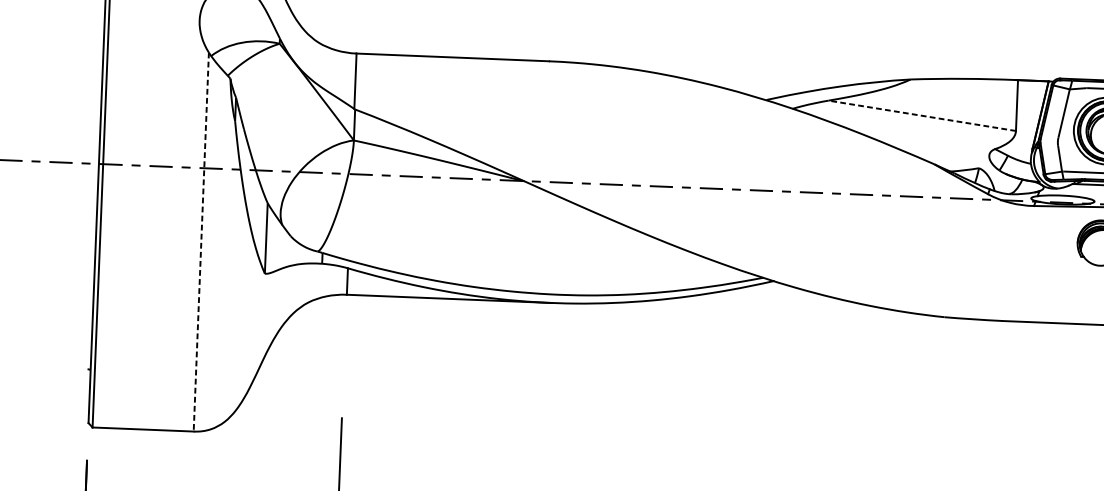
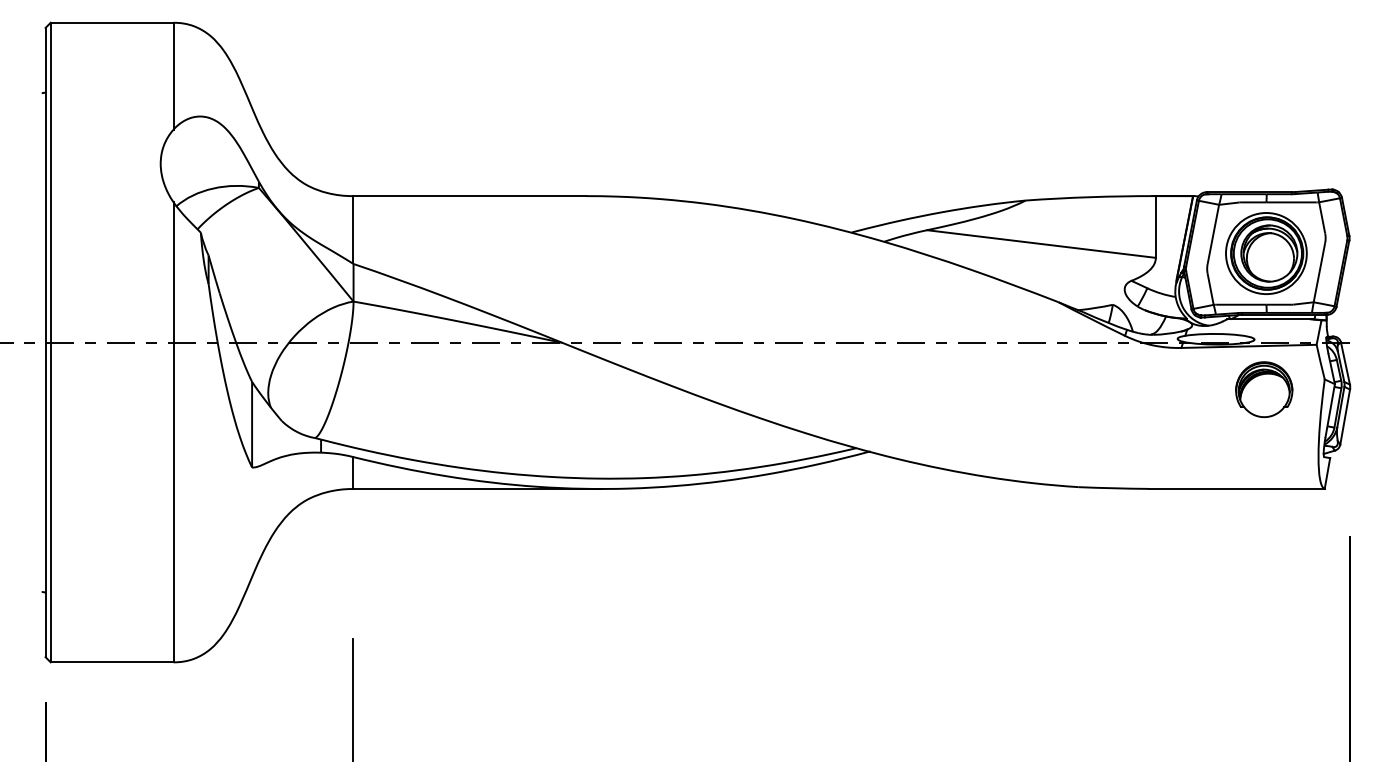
line: (921, 115) -> (1040, 243), dashed -> solid
line: (201, 242) -> (173, 432), dashed -> solid

